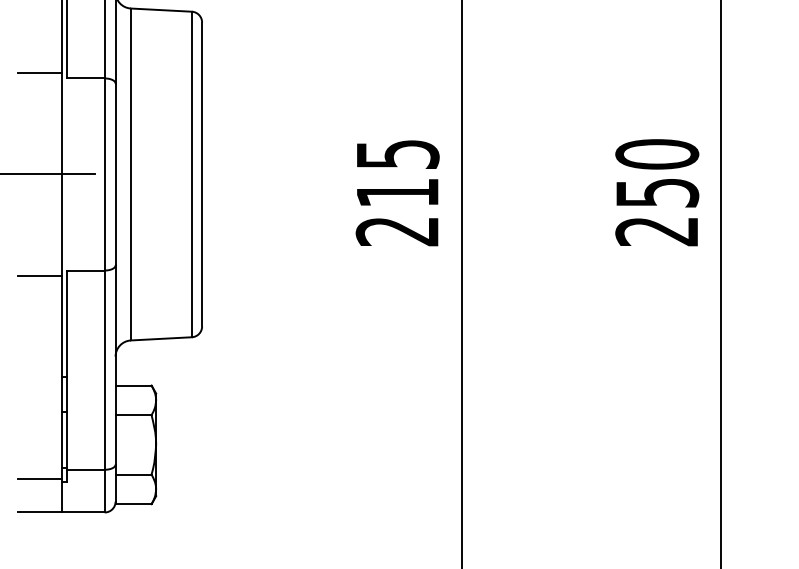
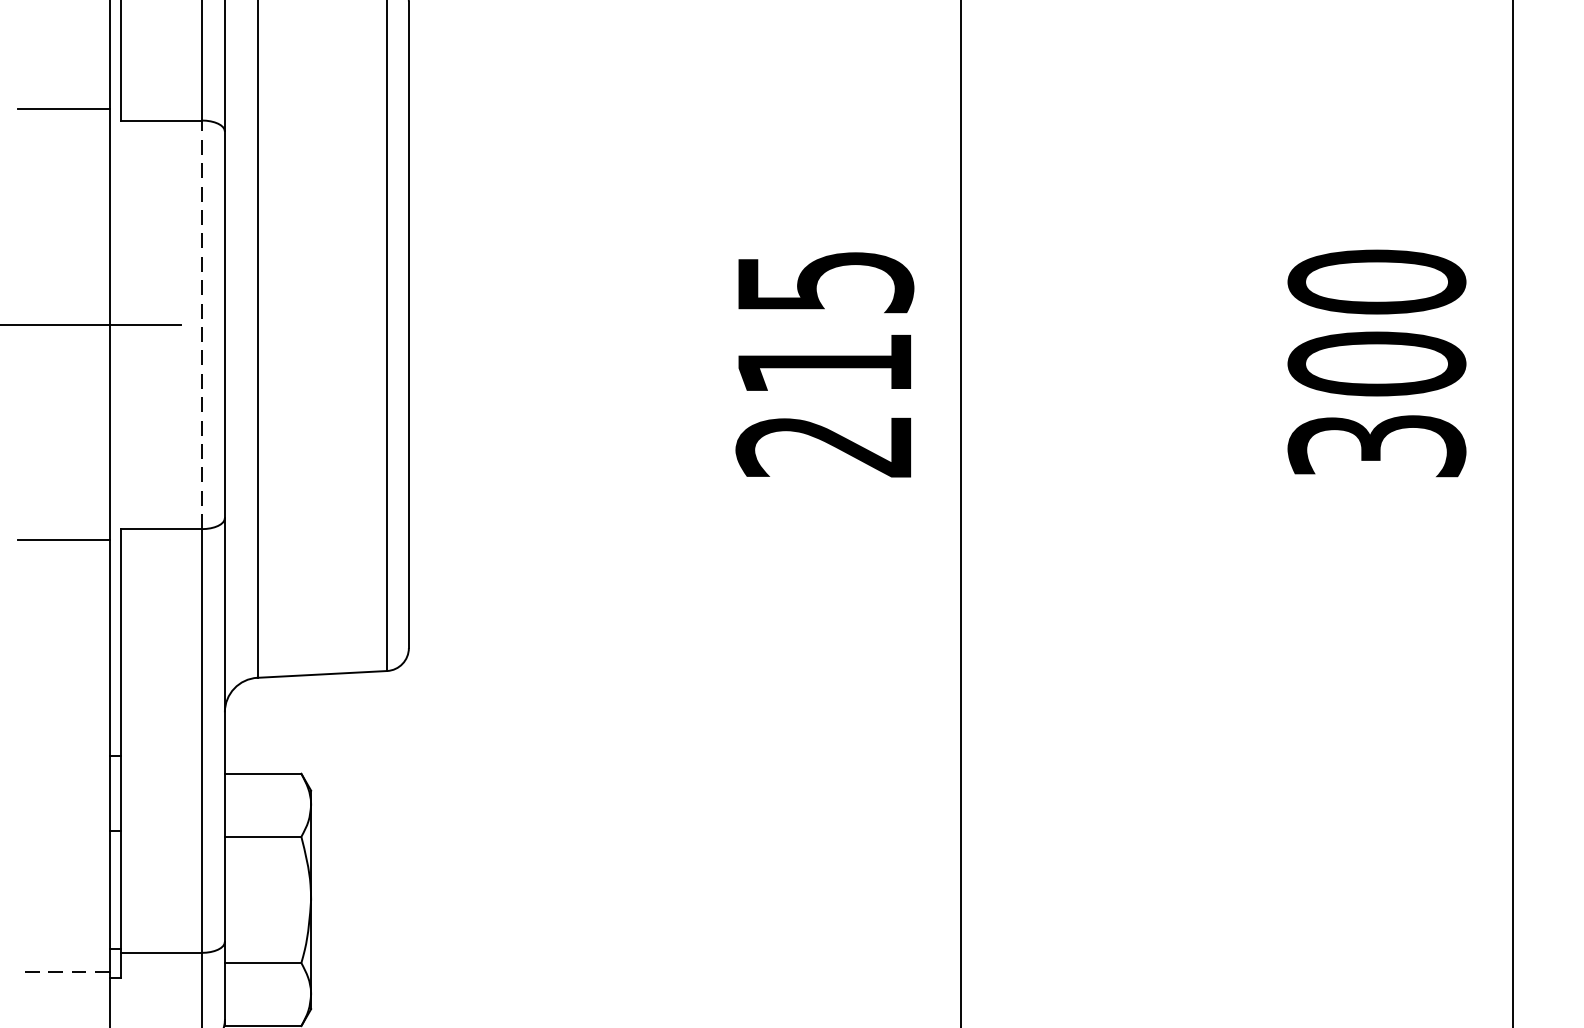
line: (104, 174) -> (201, 324), solid -> dashed
text: (657, 211) -> (1377, 403), 250 -> 300
line: (39, 478) -> (63, 971), solid -> dashed

